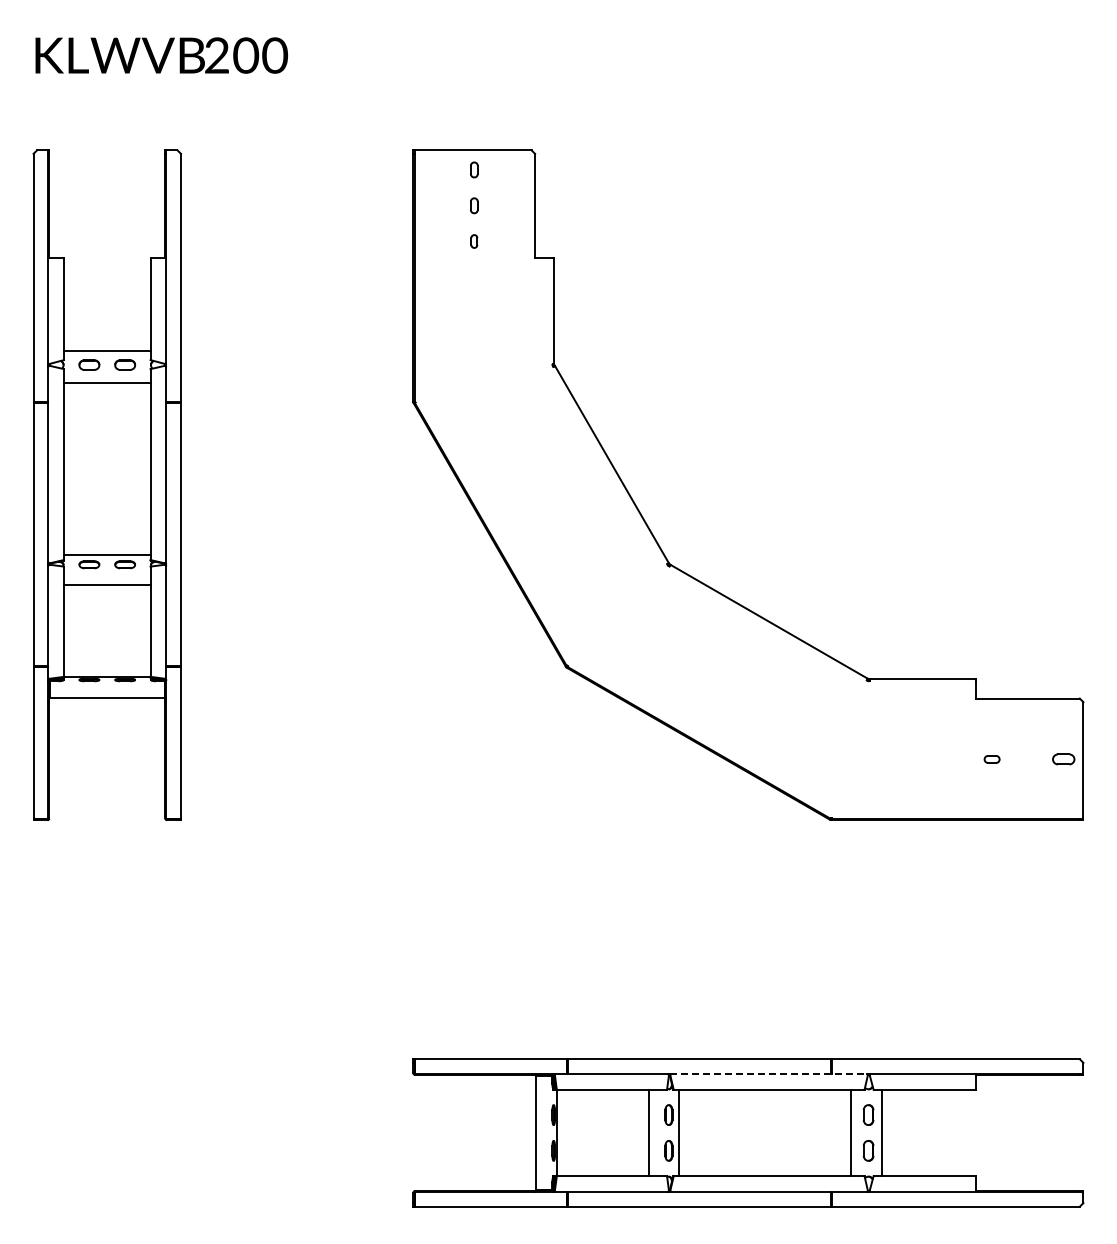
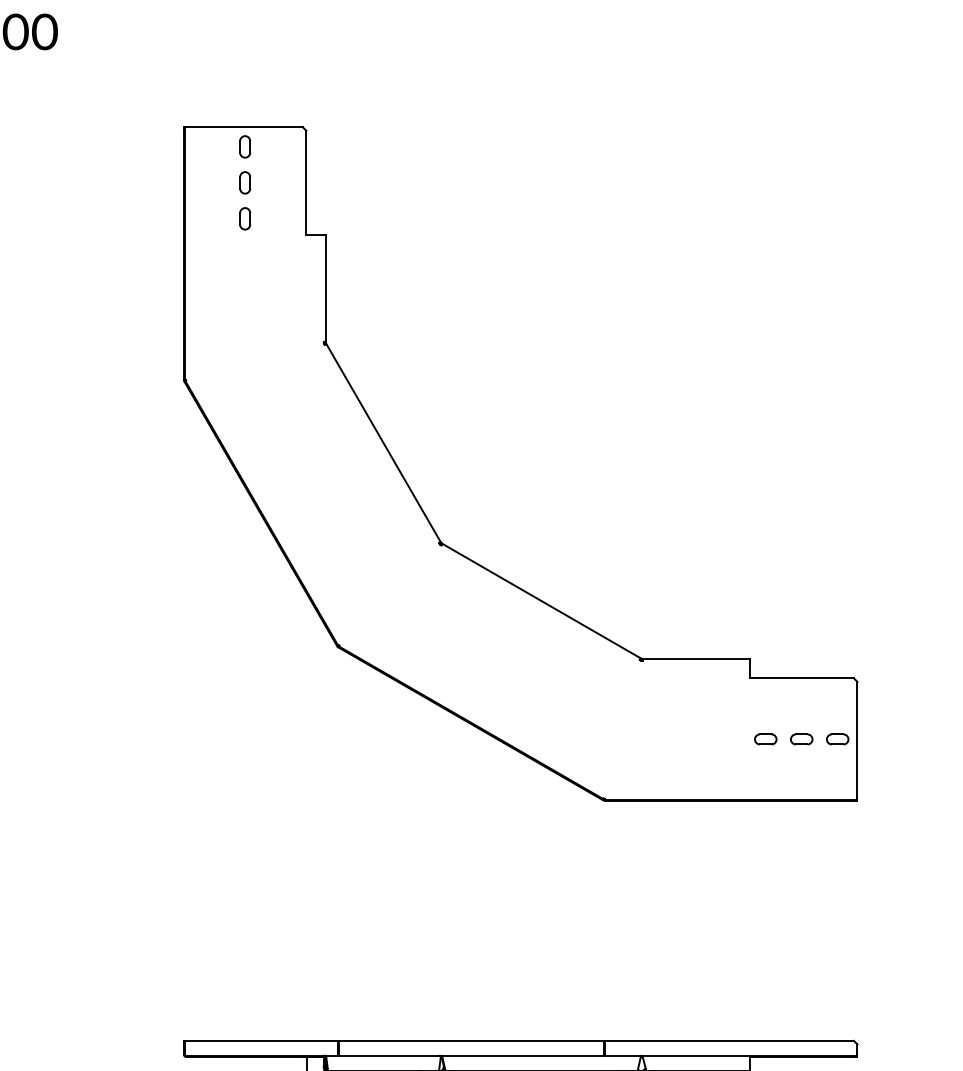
part: (474, 169) -> (245, 146), size x1.43
part: (474, 205) -> (245, 182), size x1.43
part: (474, 241) -> (245, 218), size x1.67
part: (991, 759) -> (765, 739), size x1.43
part: (1027, 759) -> (801, 739), added
line: (768, 1073) -> (540, 1055), dashed -> solid

